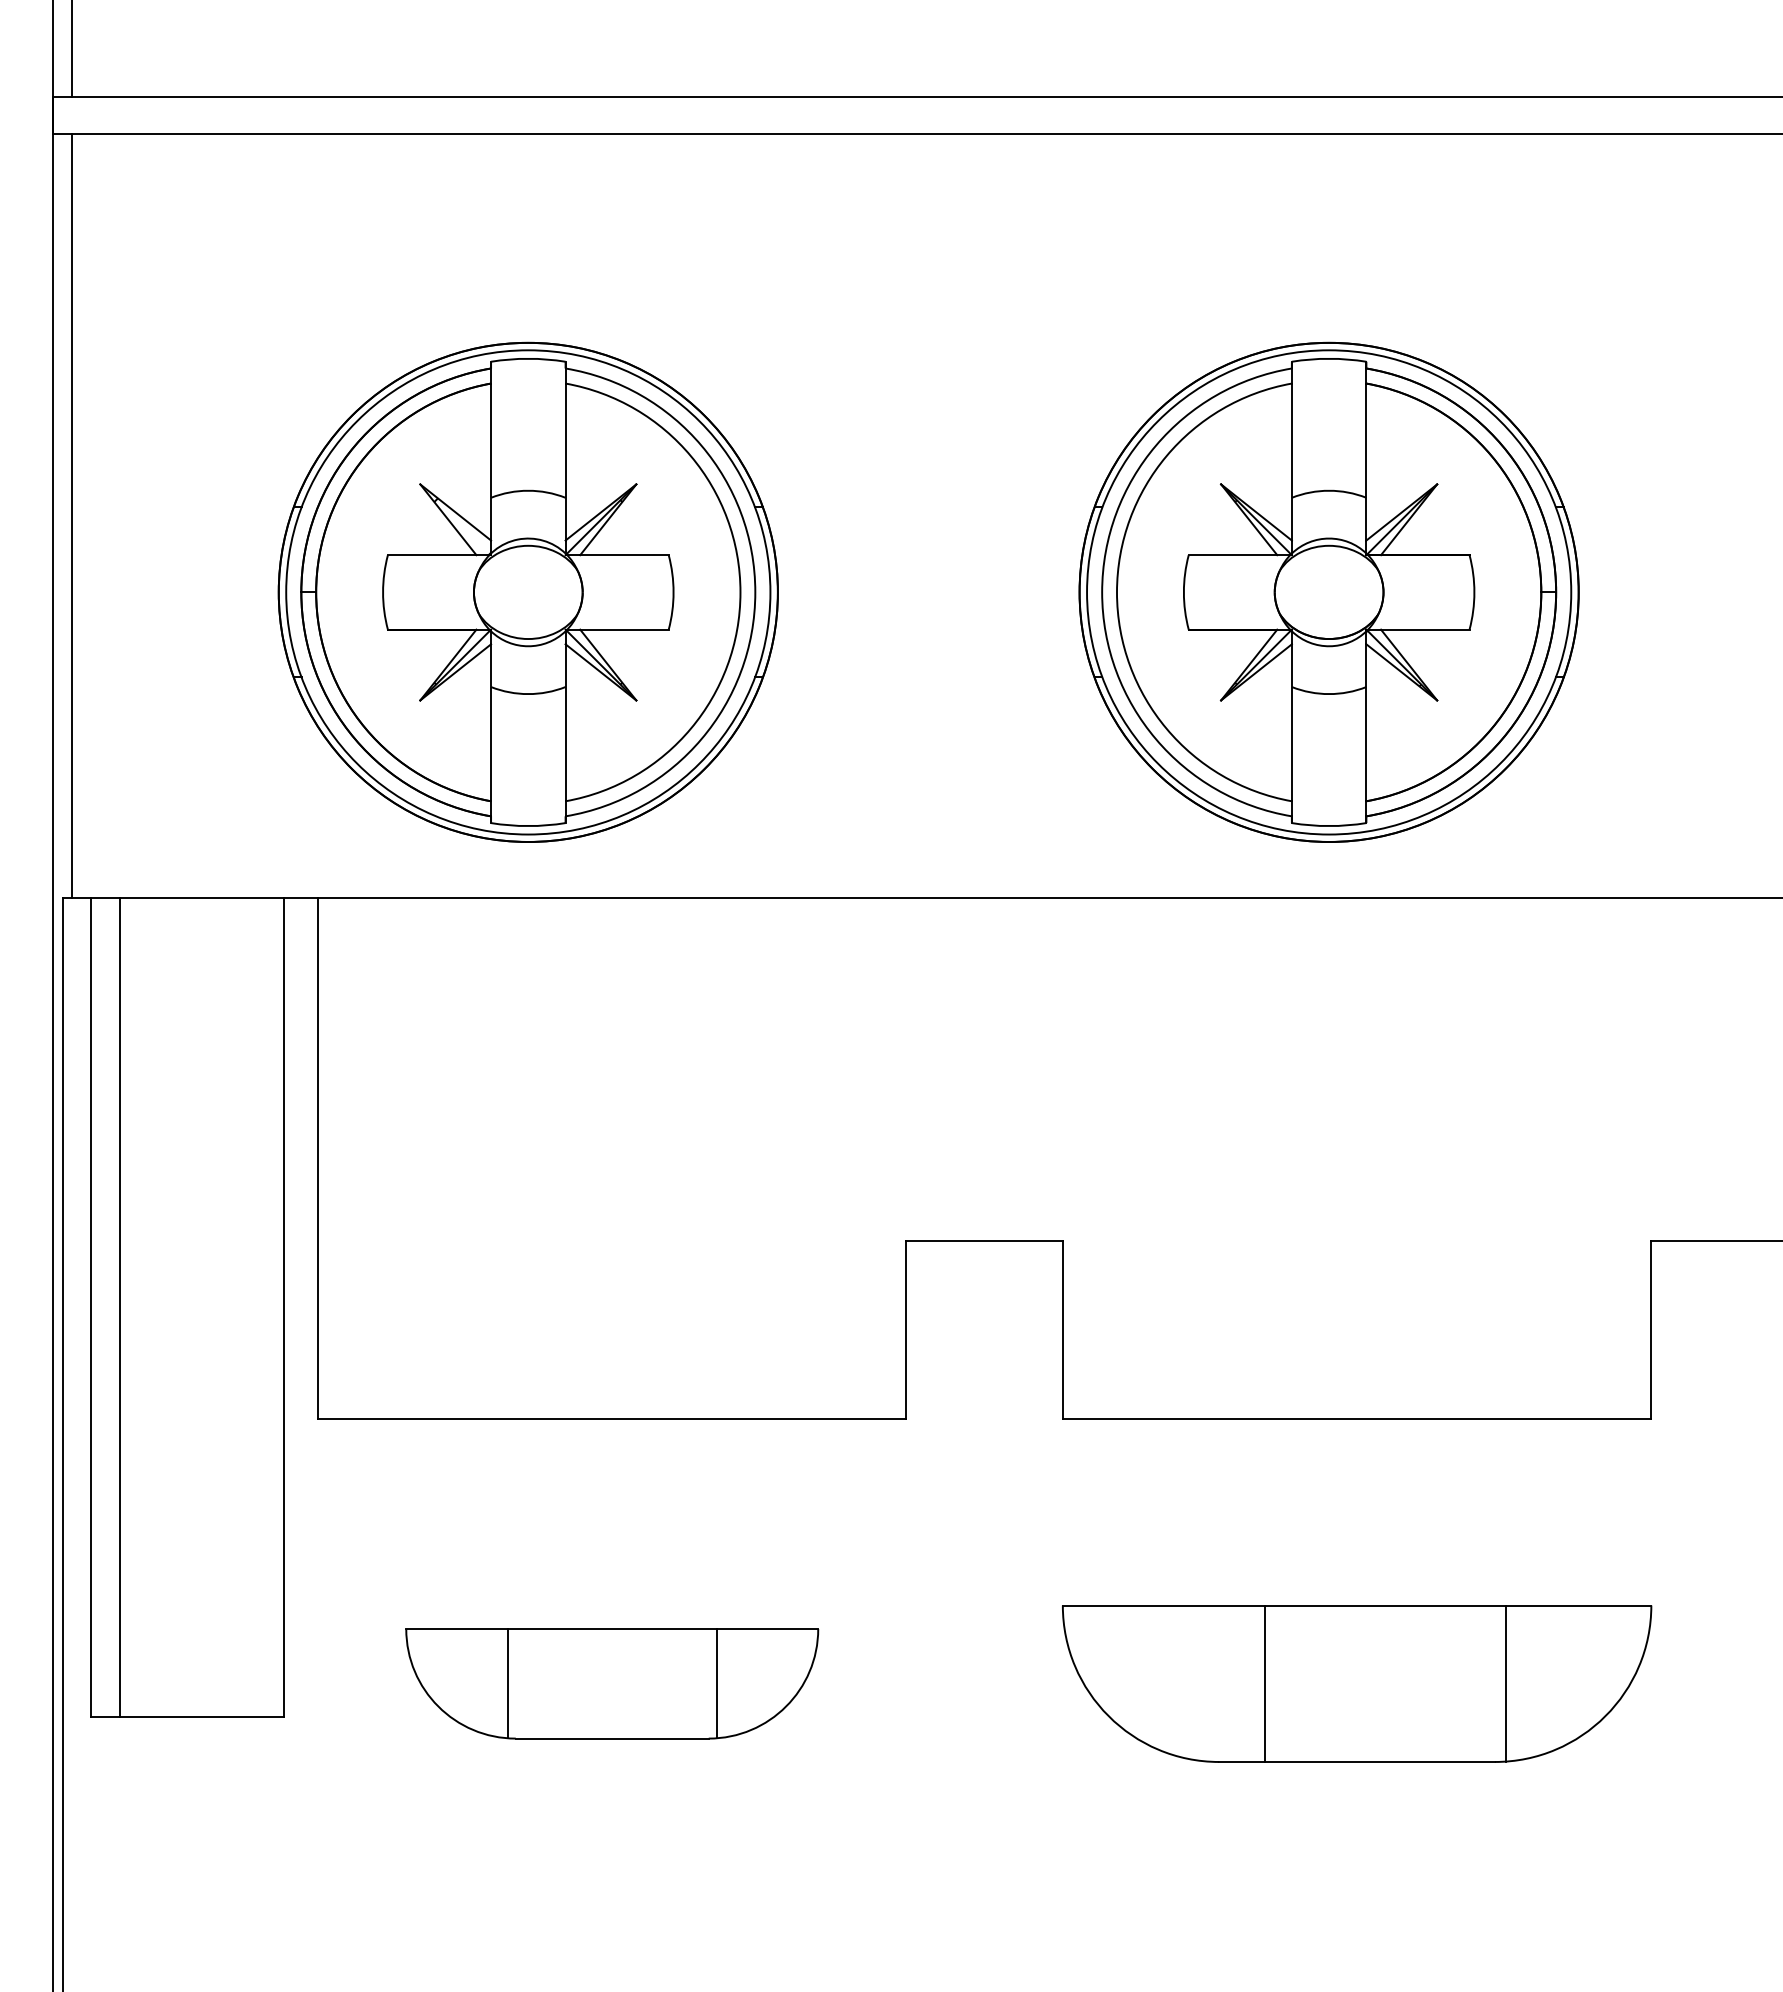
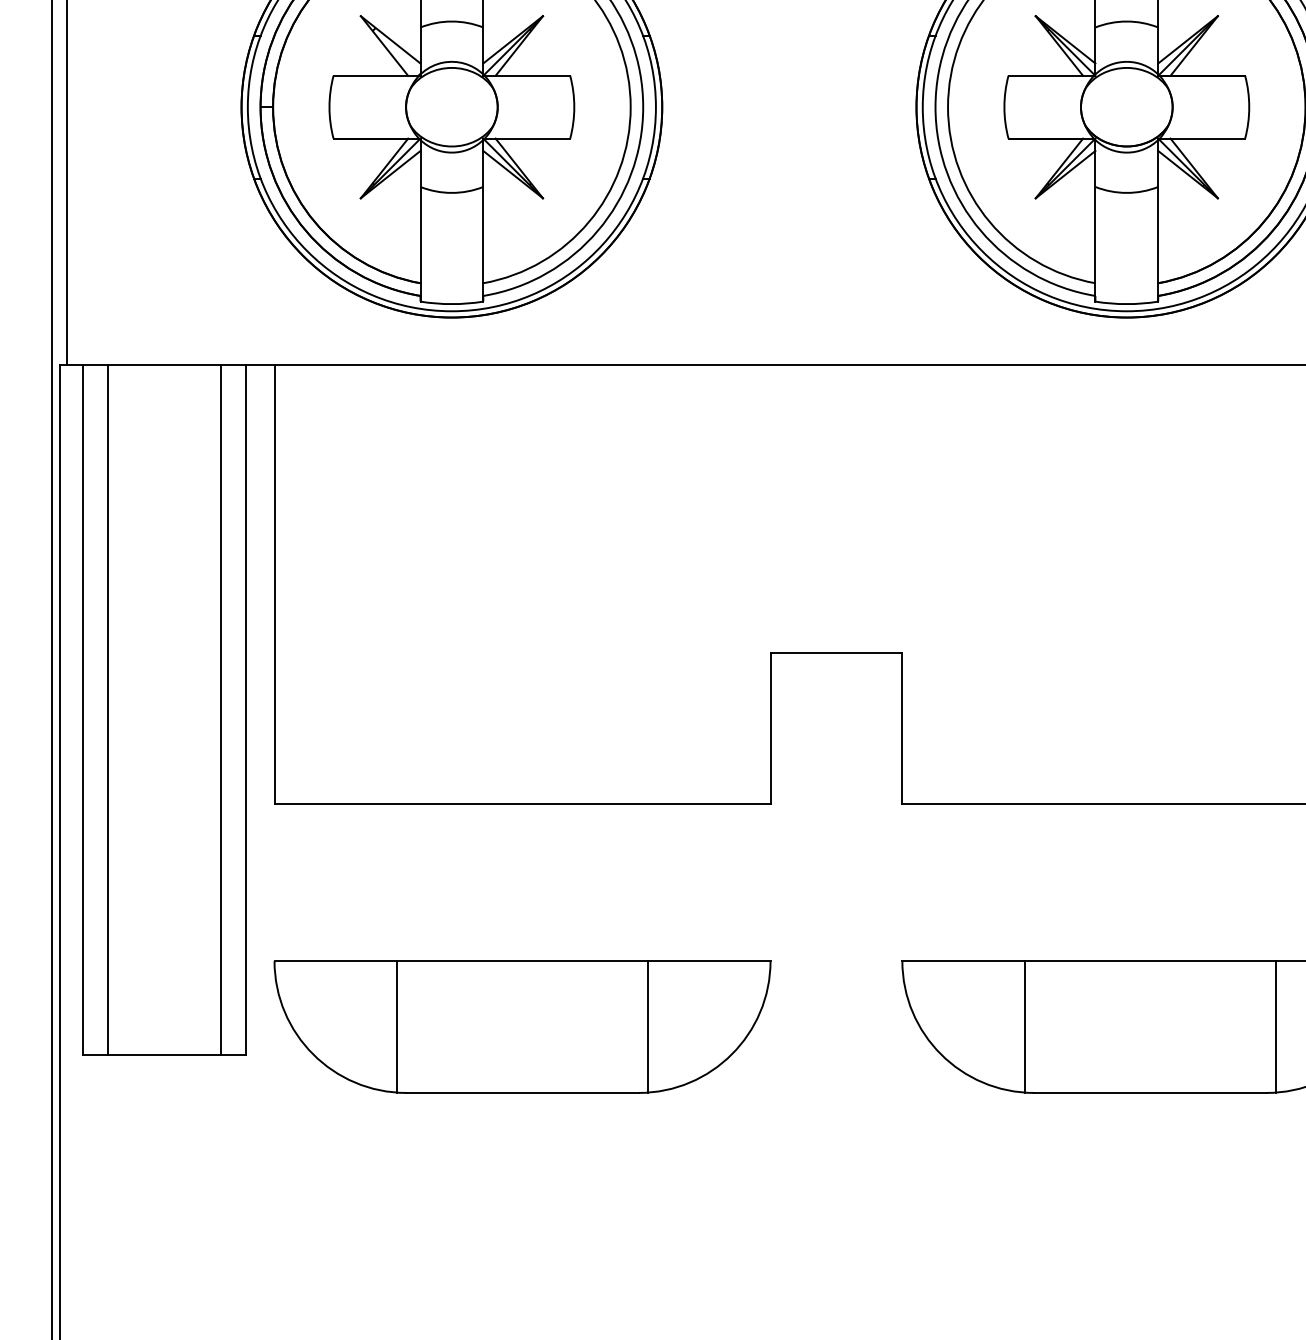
line: (254, 1307) -> (221, 709), added
part: (612, 1683) -> (522, 1026), size x1.43
line: (1265, 1683) -> (1025, 1026), moved

